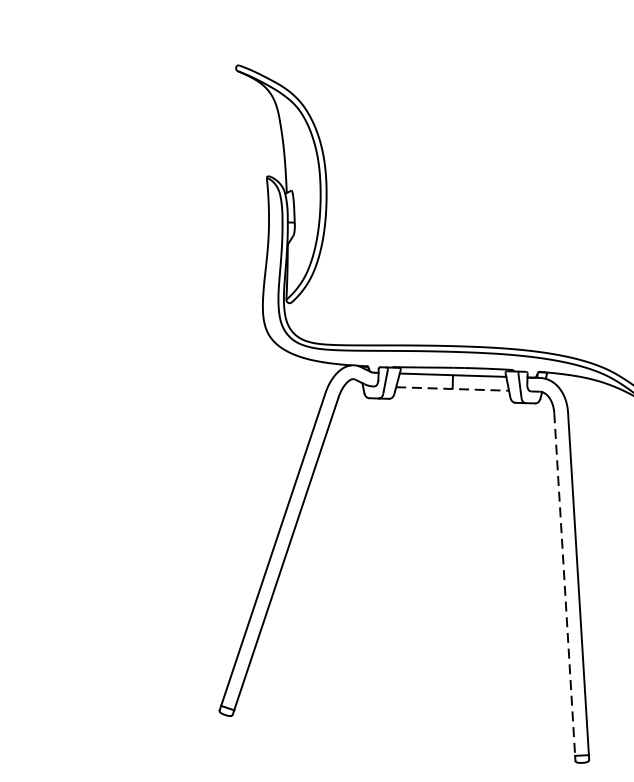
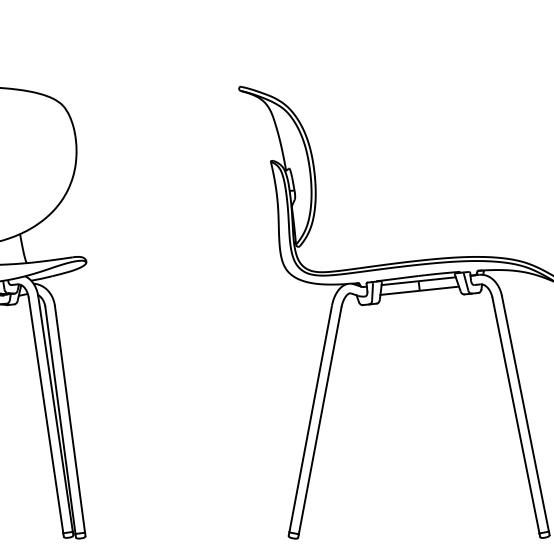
line: (452, 388) -> (419, 290), dashed -> solid
line: (565, 585) -> (516, 416), dashed -> solid

